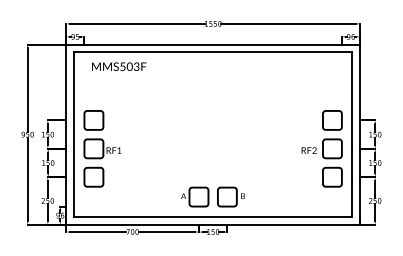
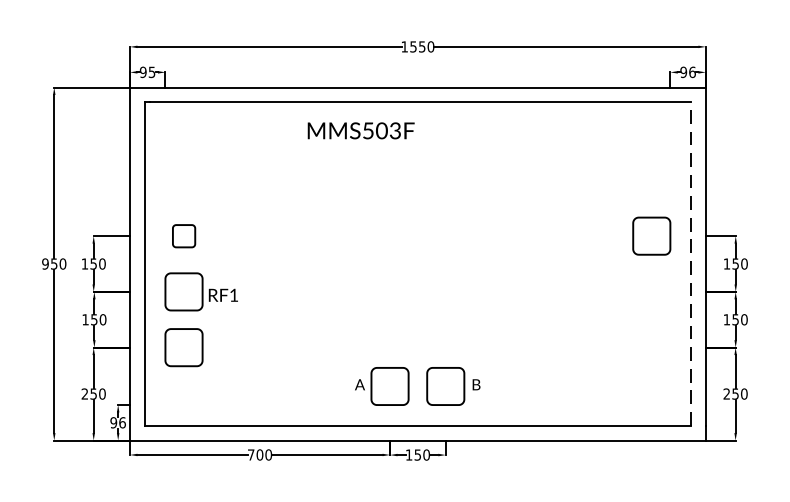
text: (119, 66) -> (361, 130), moved
part: (93, 120) -> (183, 236), size x0.6
line: (352, 134) -> (691, 263), solid -> dashed
part: (321, 162) -> (630, 318), removed

